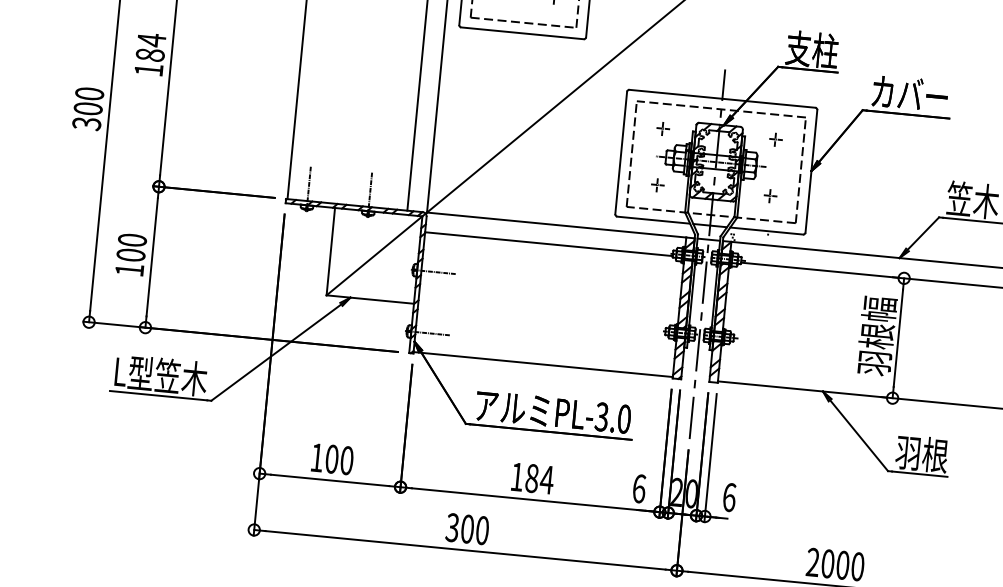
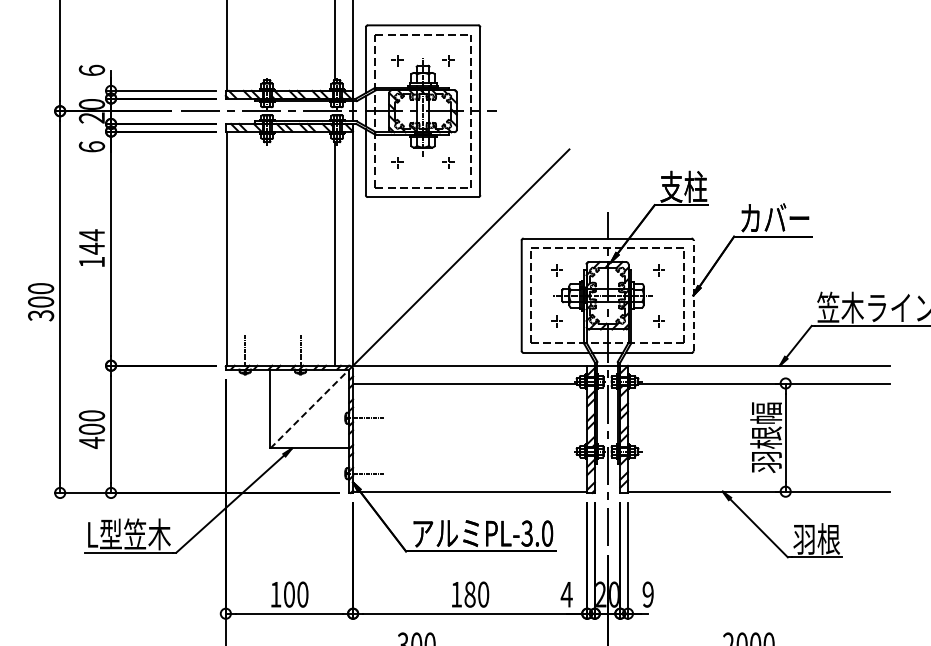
text: (150, 54) -> (92, 248), 184 -> 144
line: (811, 171) -> (693, 295), solid -> dashed
line: (376, 254) -> (311, 407), solid -> dashed
text: (129, 269) -> (91, 442), 100 -> 400
text: (547, 479) -> (483, 594), 184 -> 180
text: (638, 488) -> (566, 594), 6 -> 4
text: (728, 497) -> (647, 594), 6 -> 9

